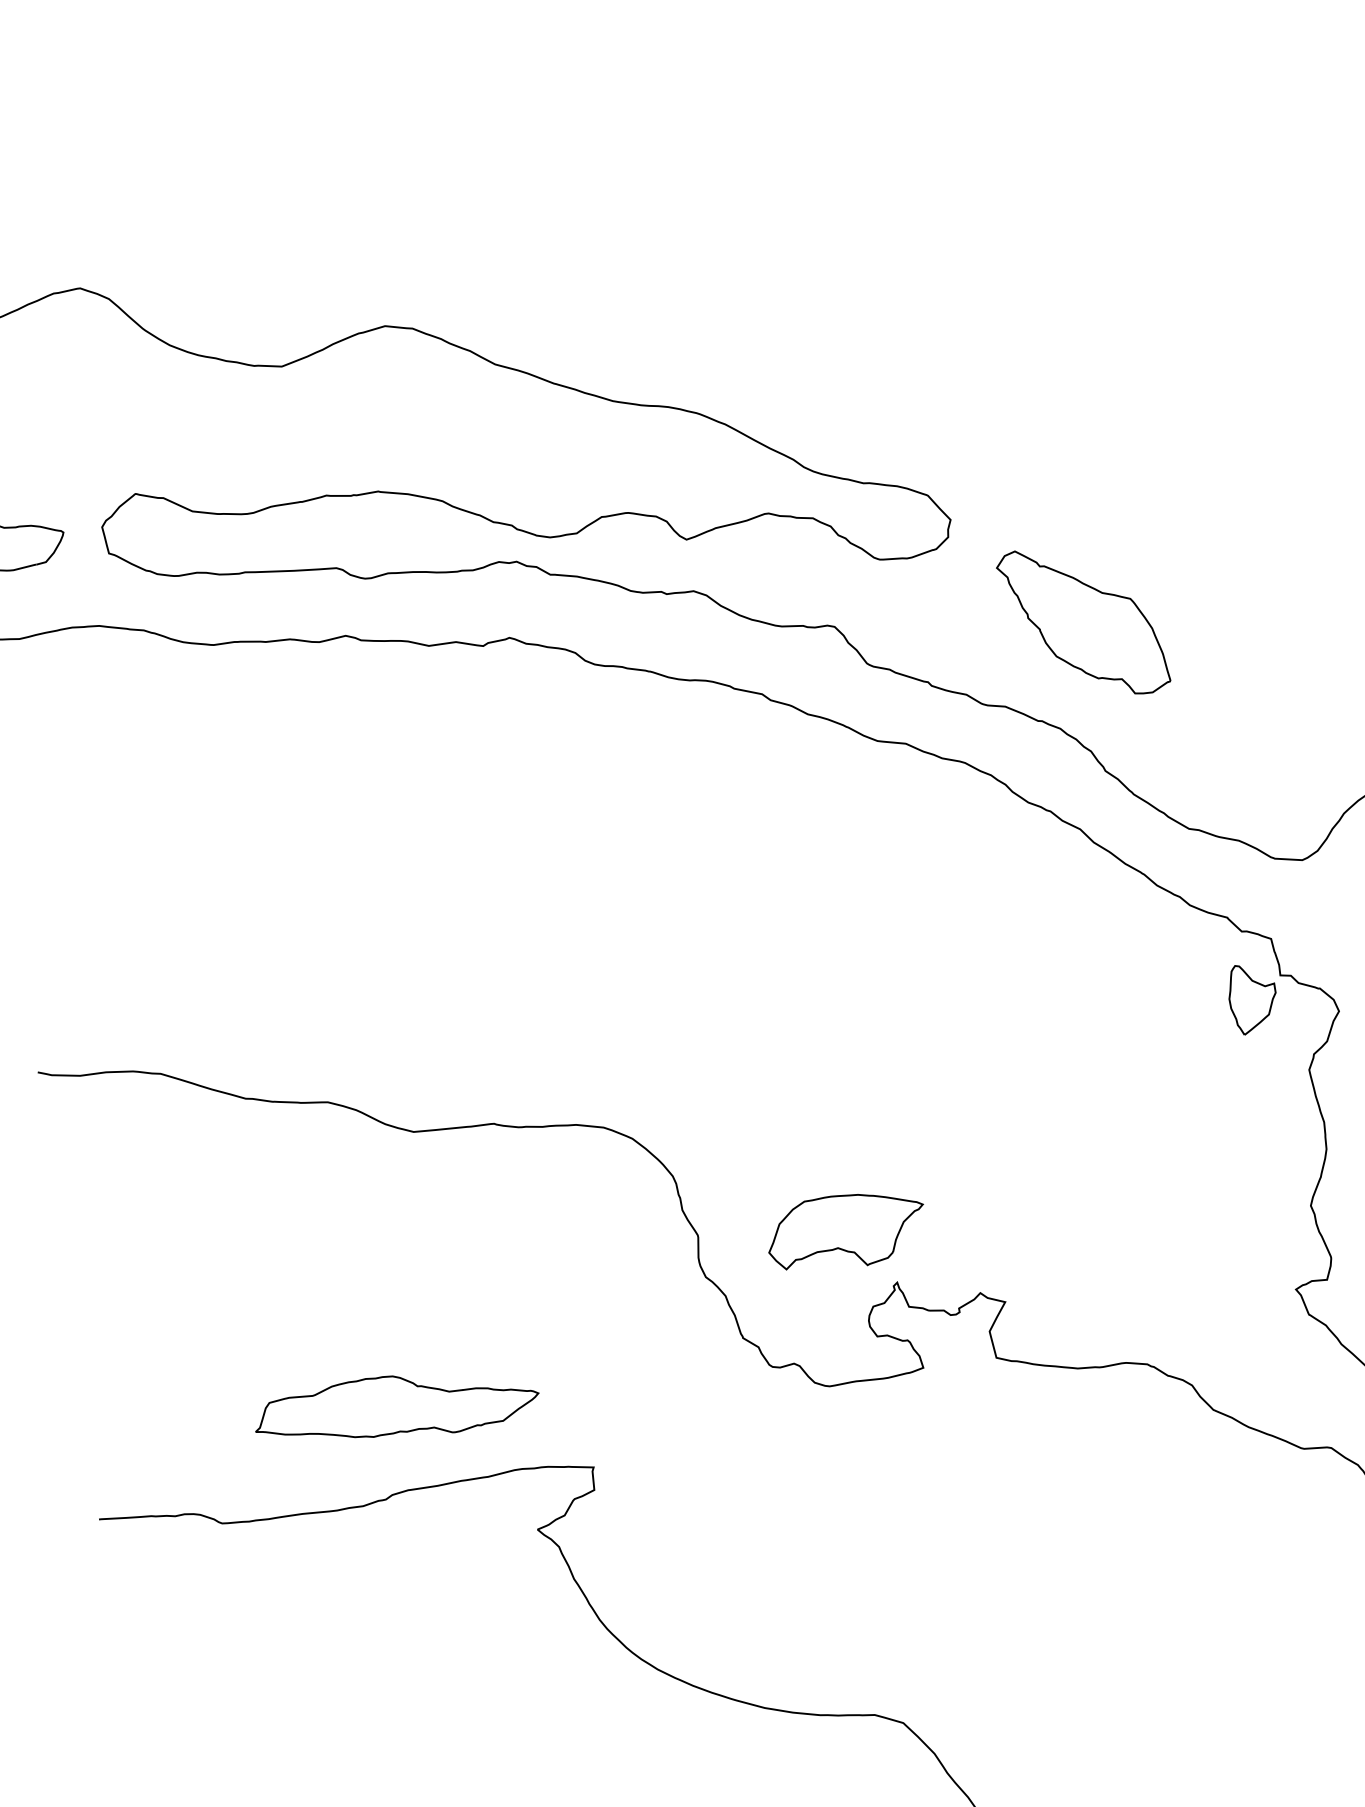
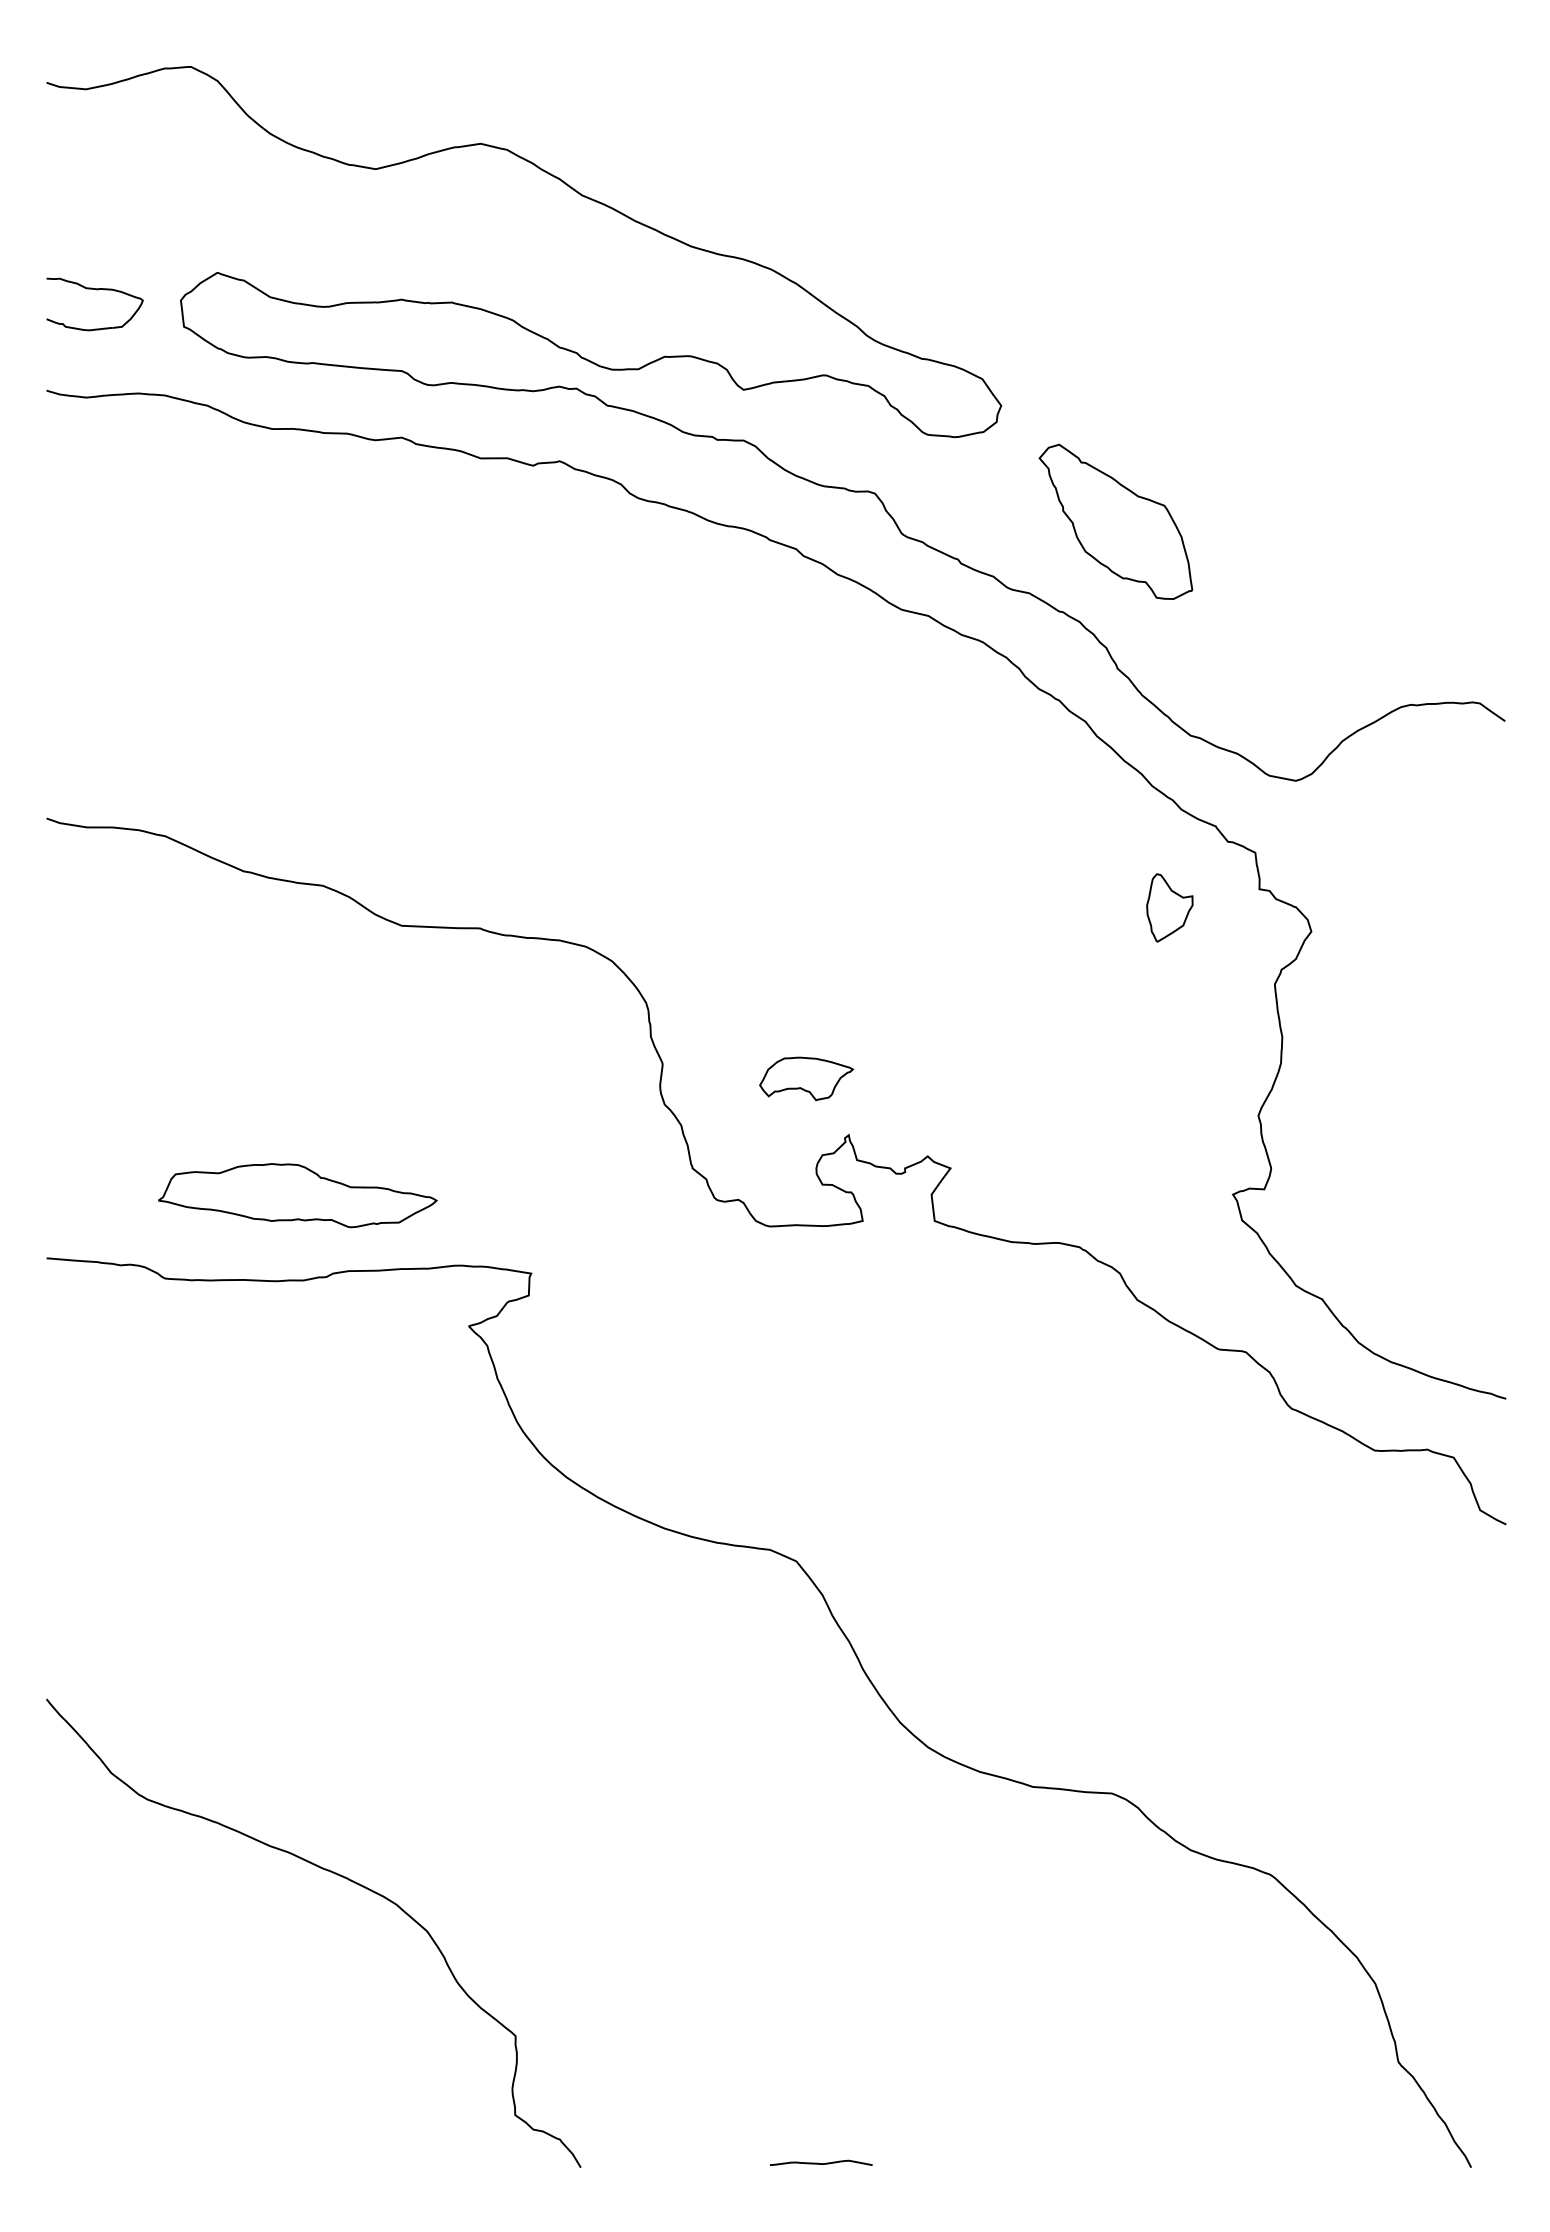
part: (1252, 998) -> (1169, 907), moved
part: (846, 1230) -> (806, 1078), size x0.6
part: (396, 1407) -> (297, 1195), moved

